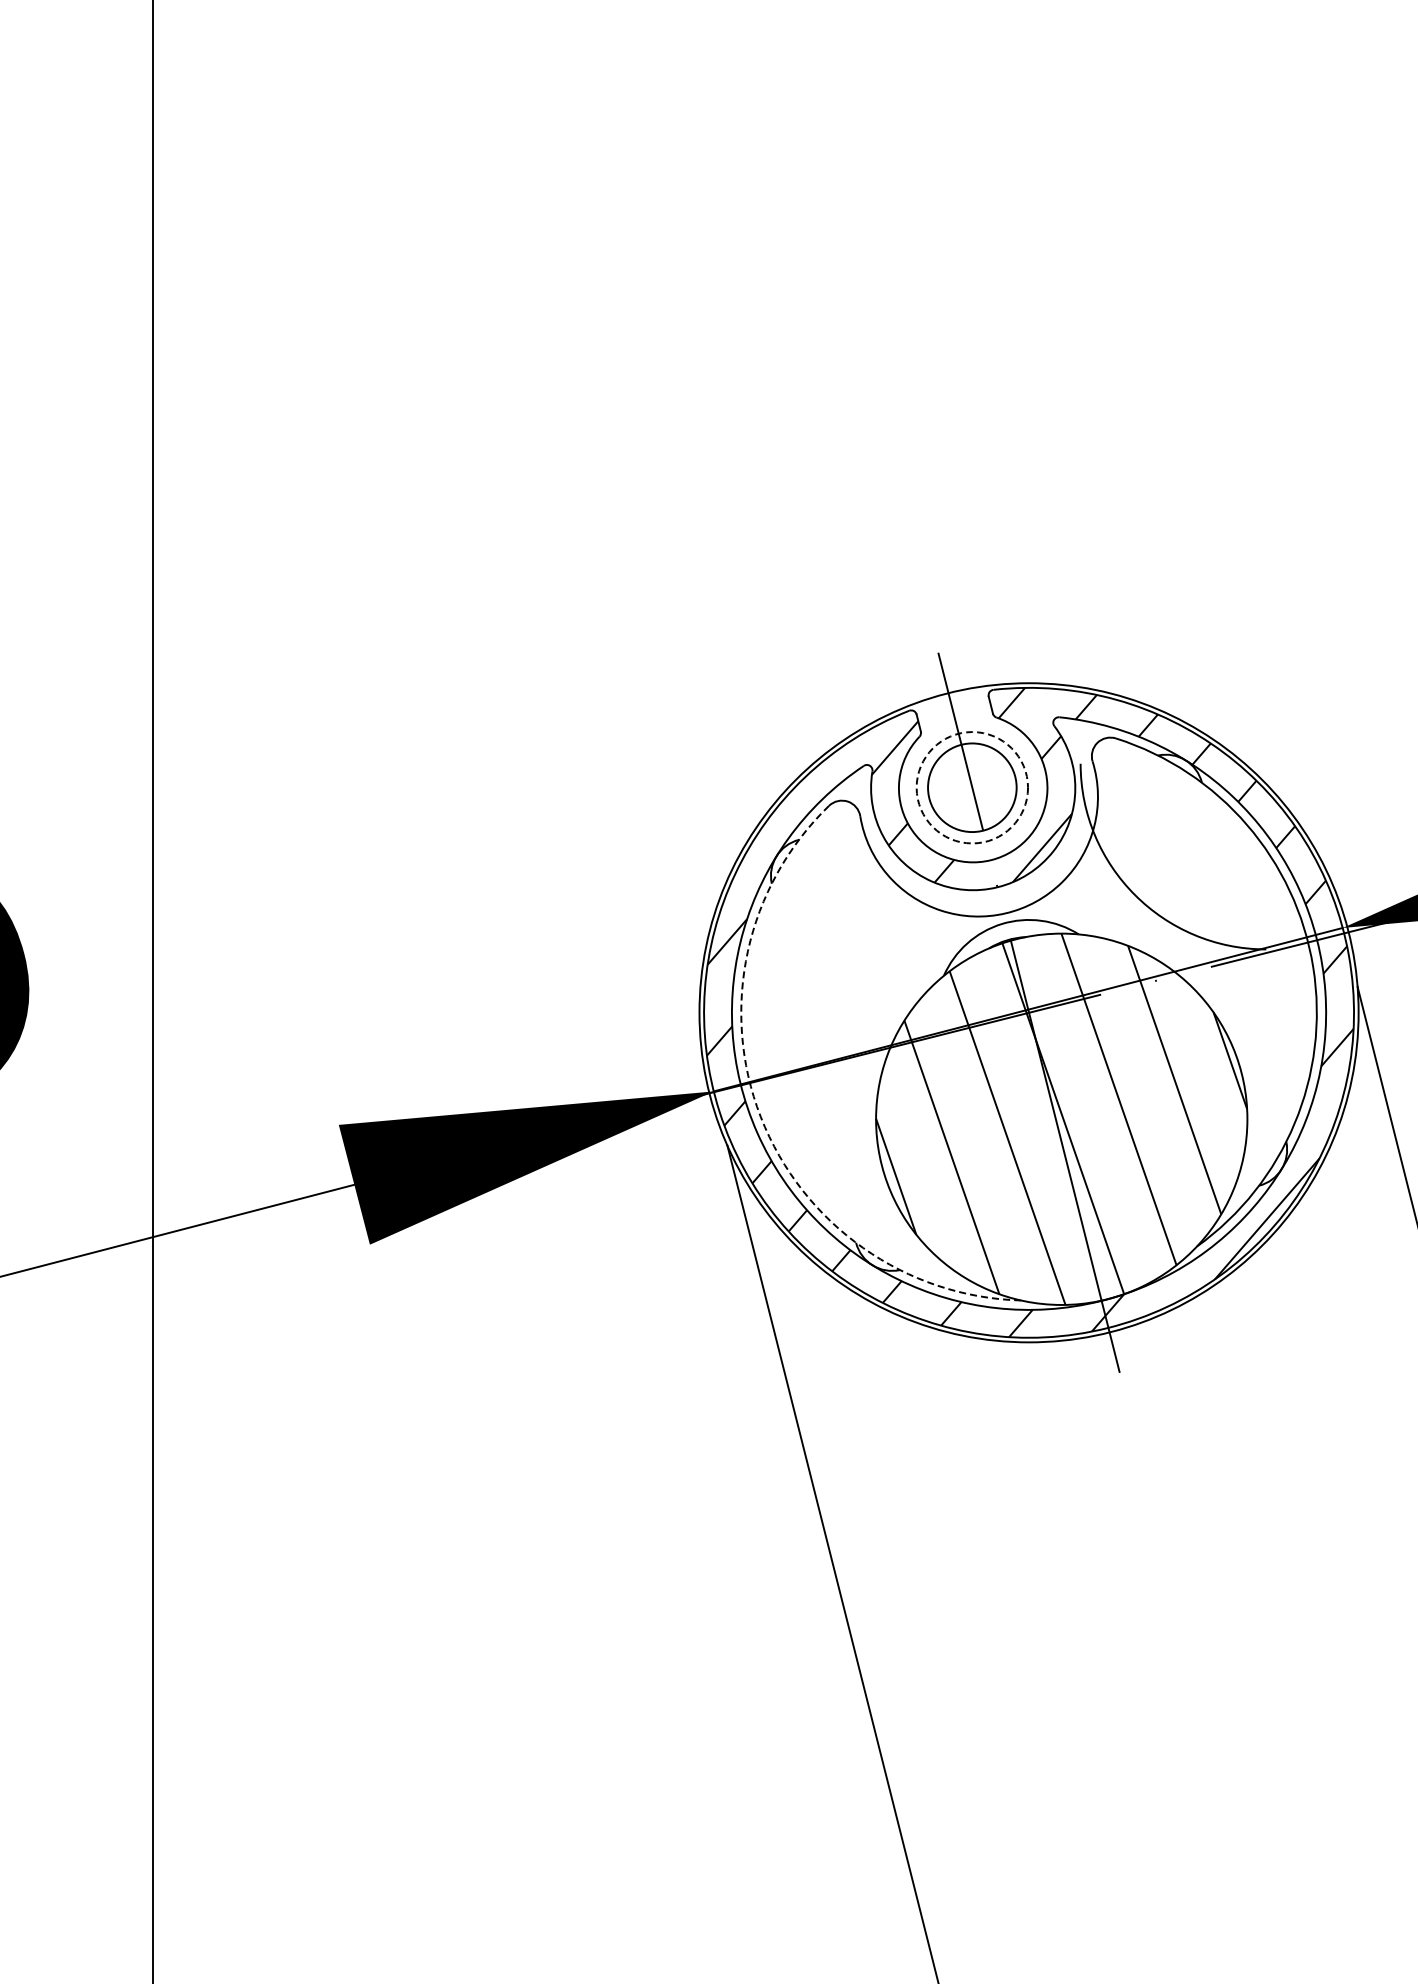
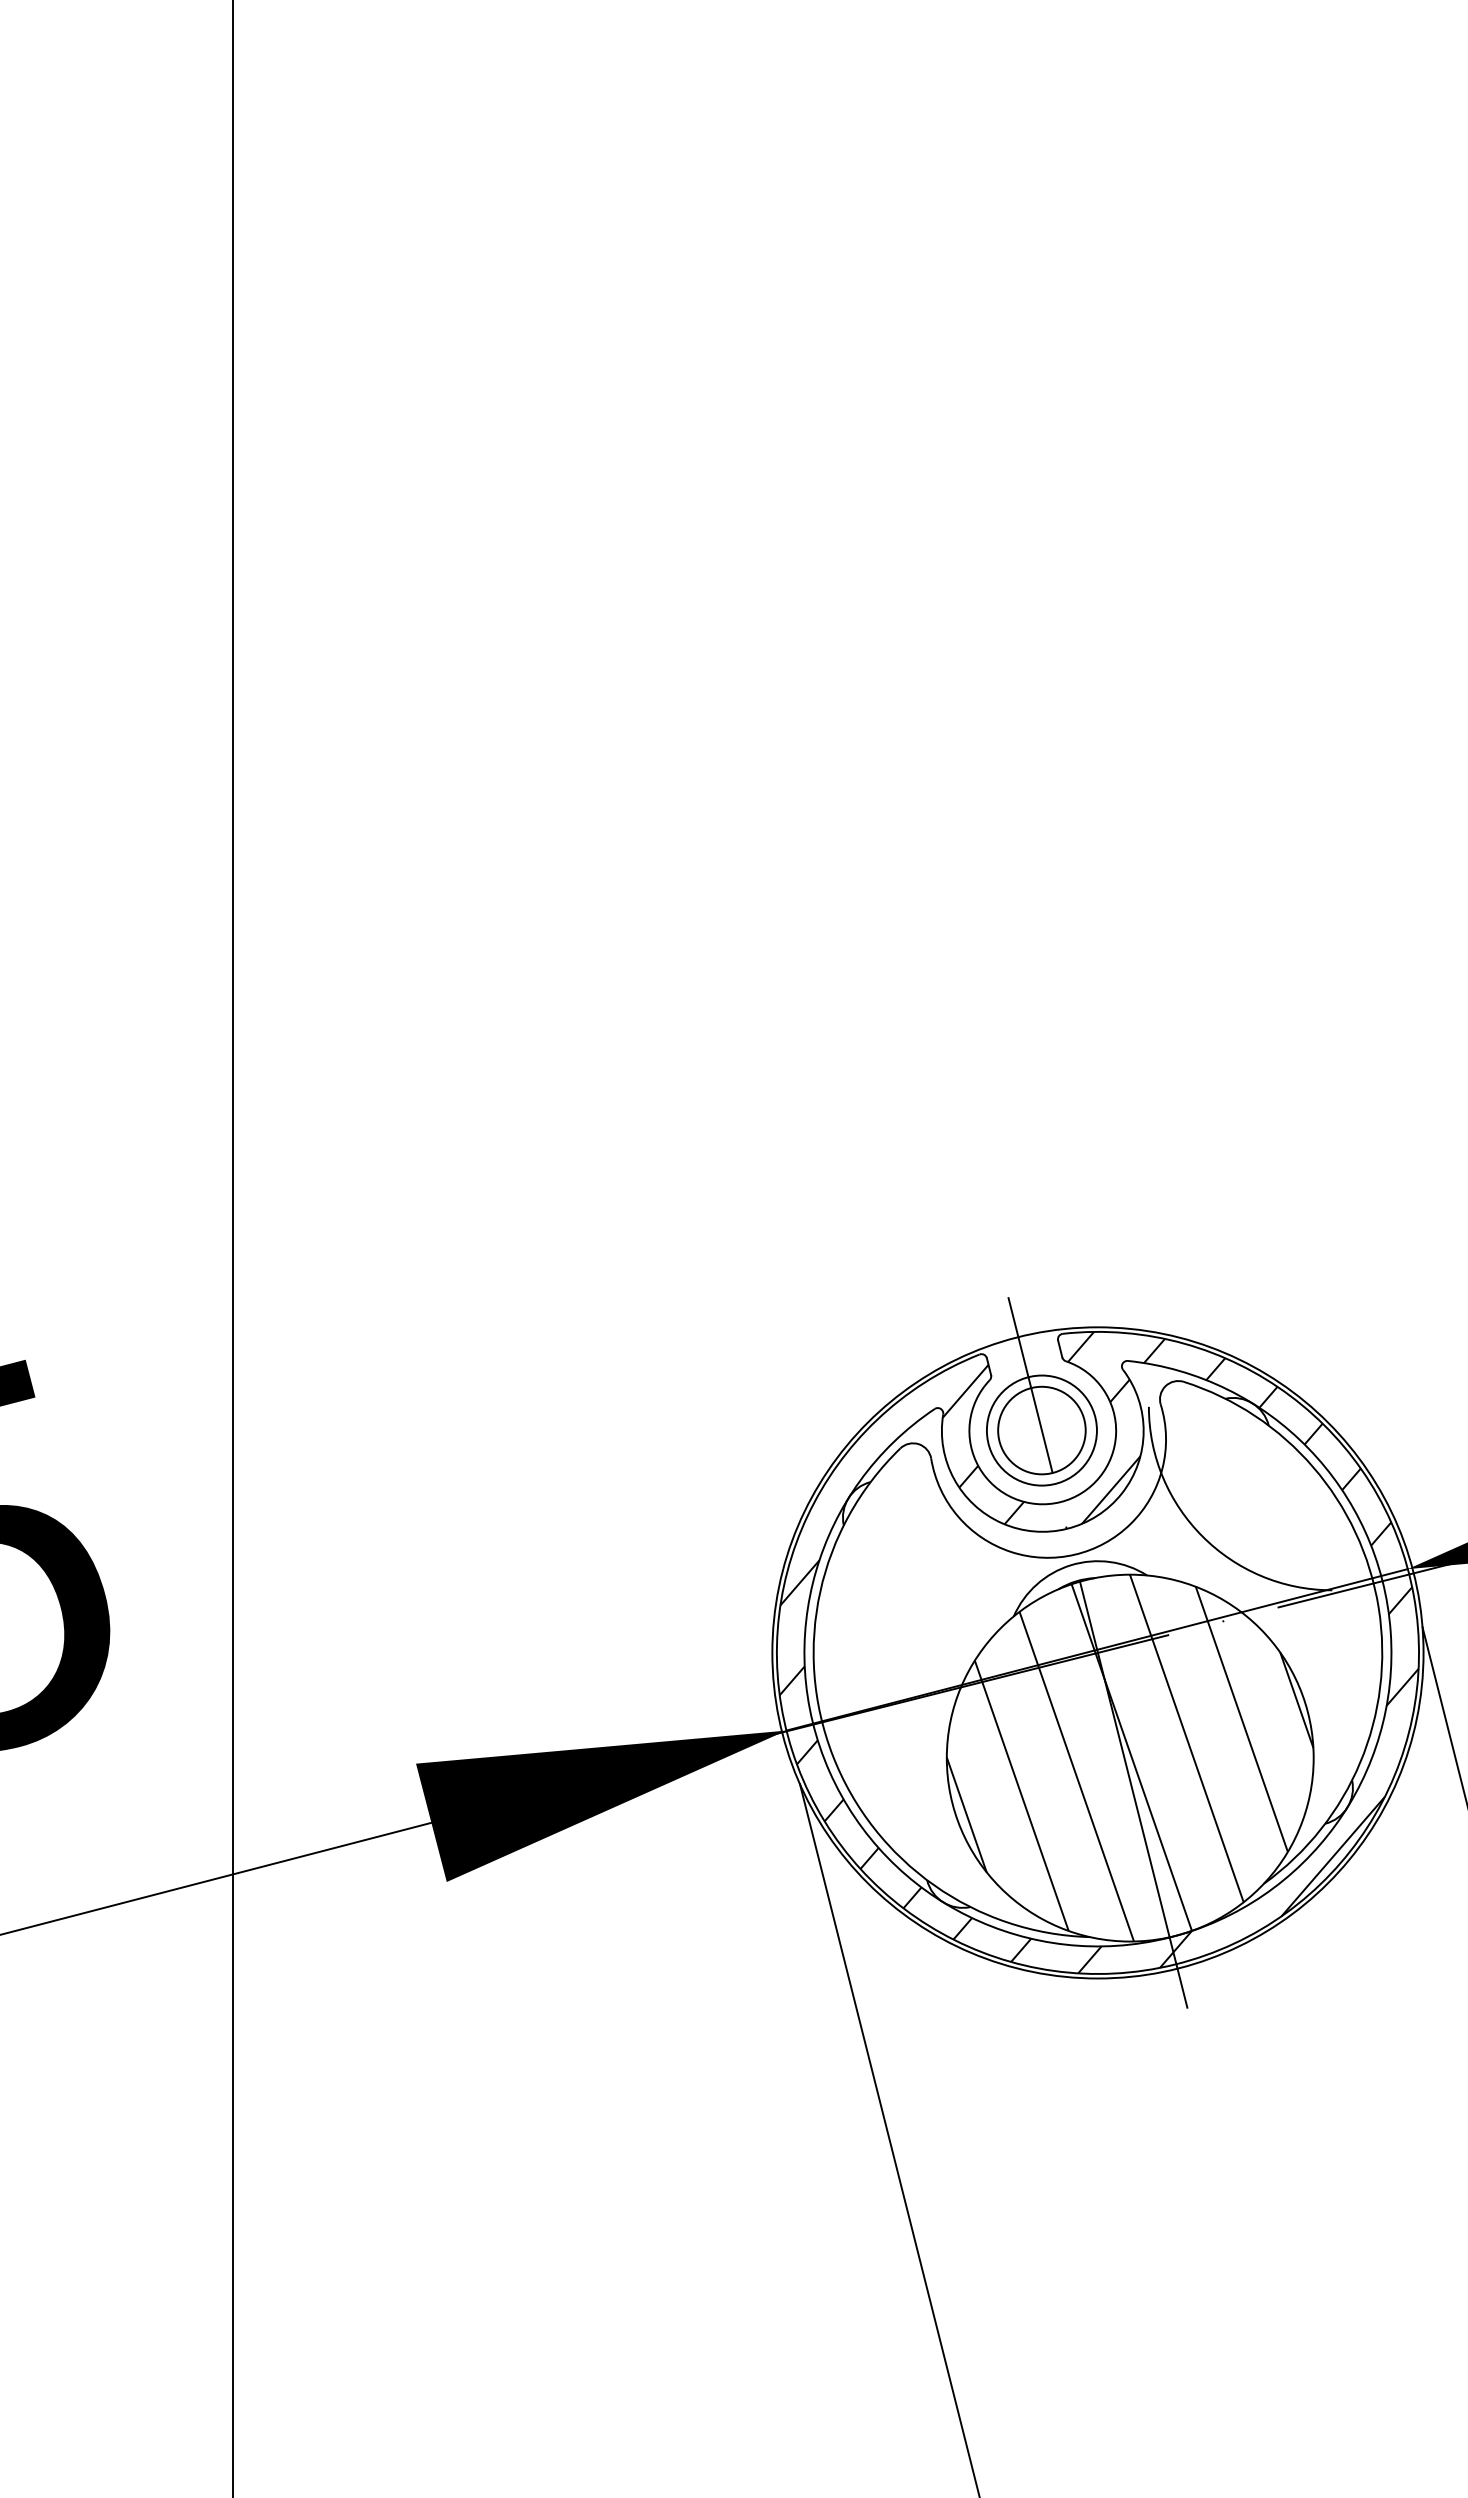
circle: (971, 787) -> (1041, 1430), dashed -> solid
arc: (760, 1116) -> (832, 1755), dashed -> solid

